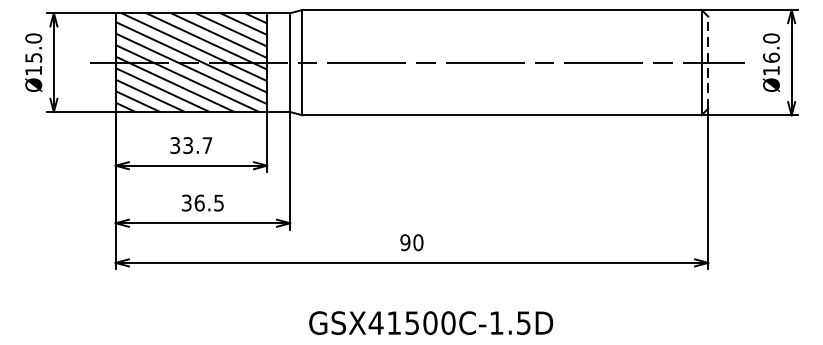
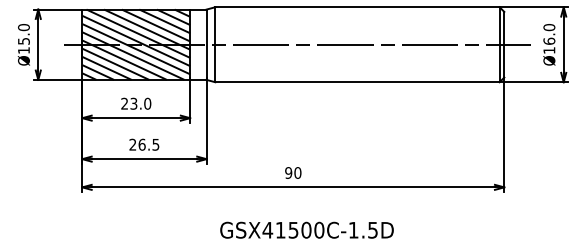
line: (708, 62) -> (504, 44), dashed -> solid
text: (191, 145) -> (136, 103), 33.7 -> 23.0
text: (186, 202) -> (132, 144), 36.5 -> 26.5

